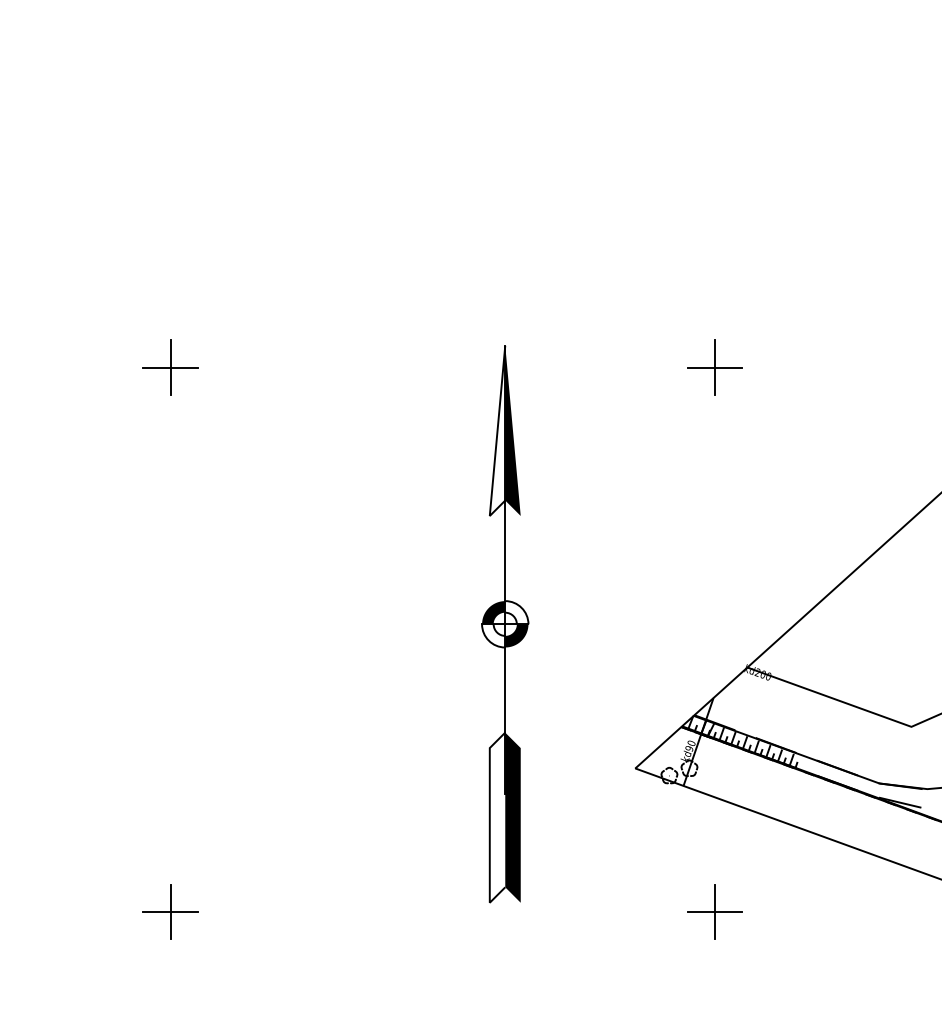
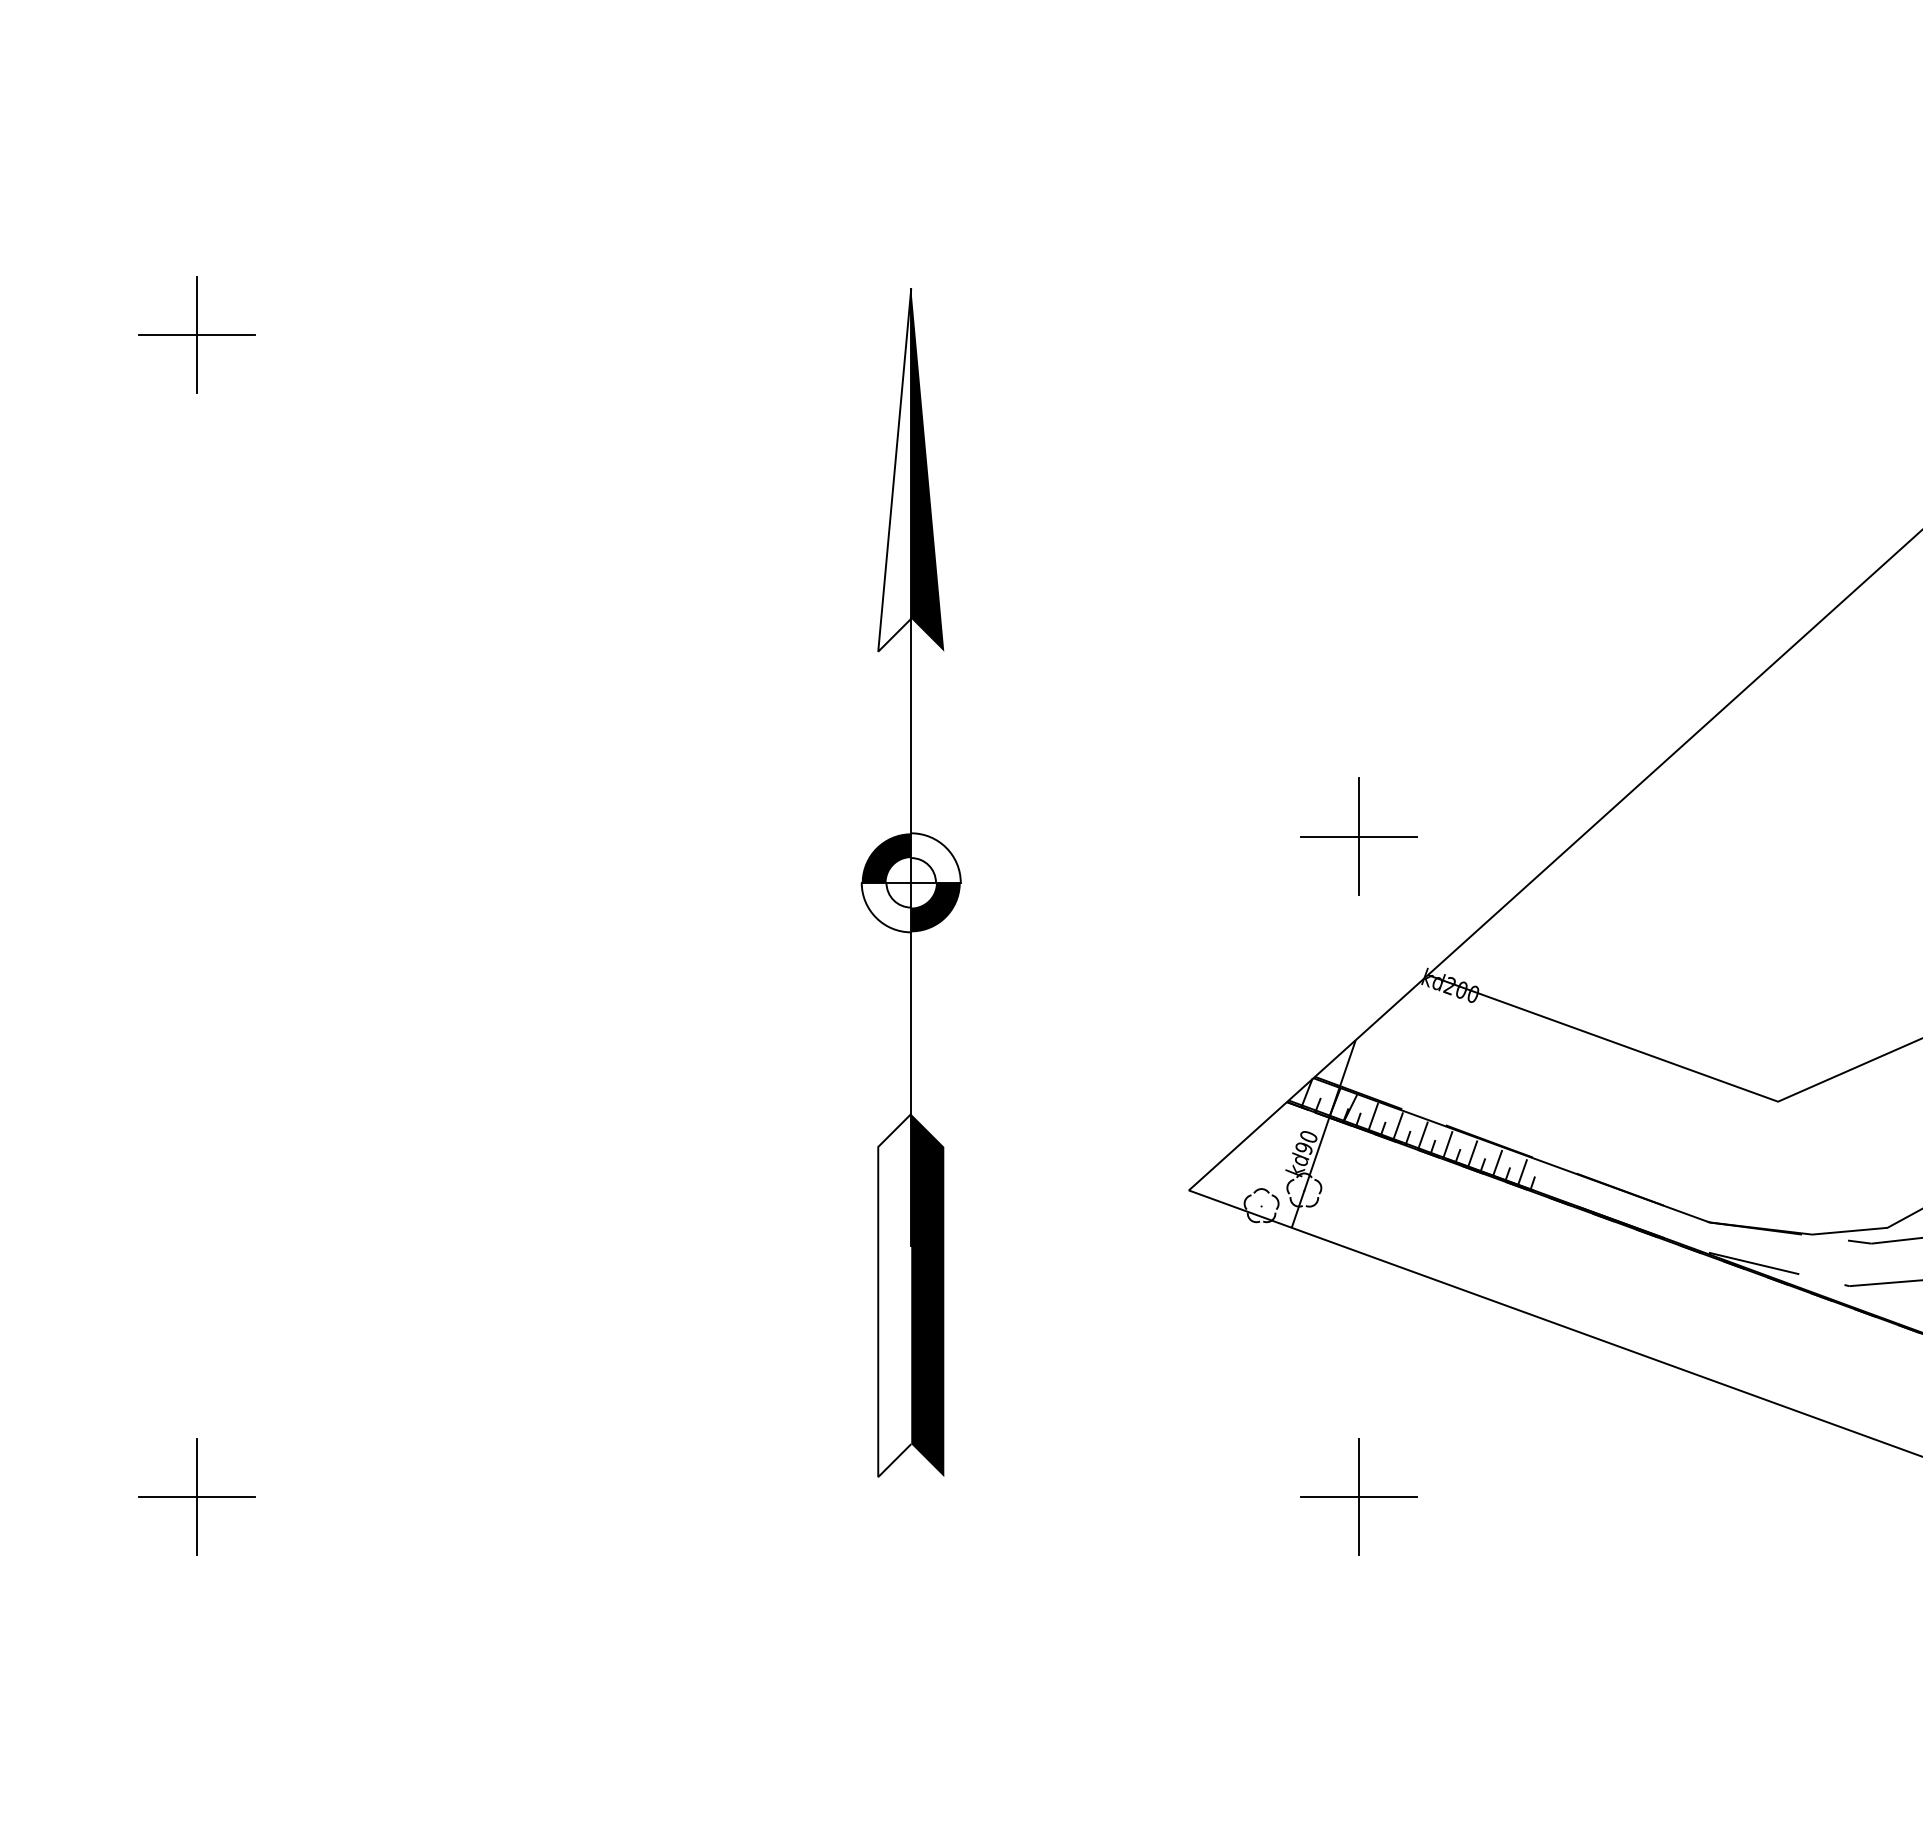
part: (714, 367) -> (1357, 836), moved

